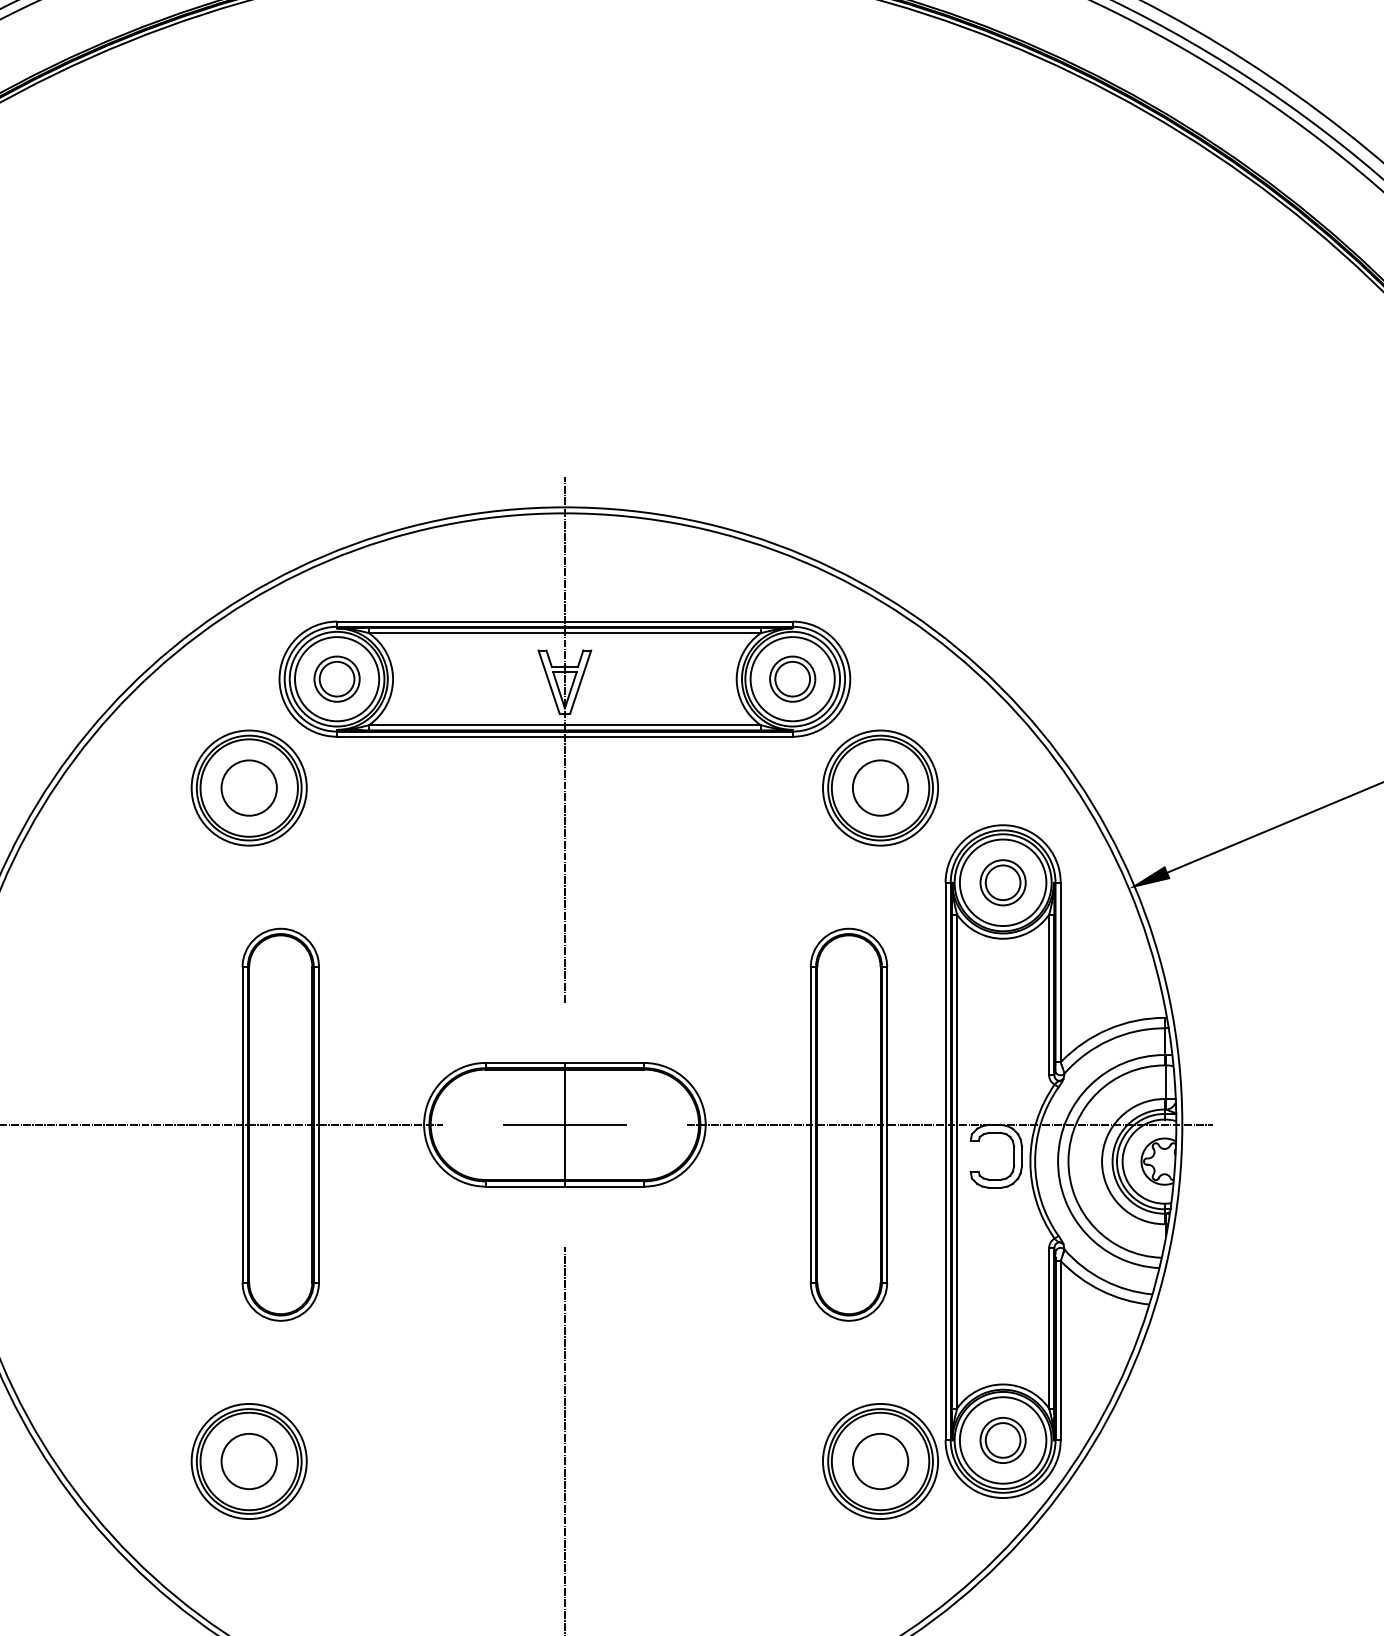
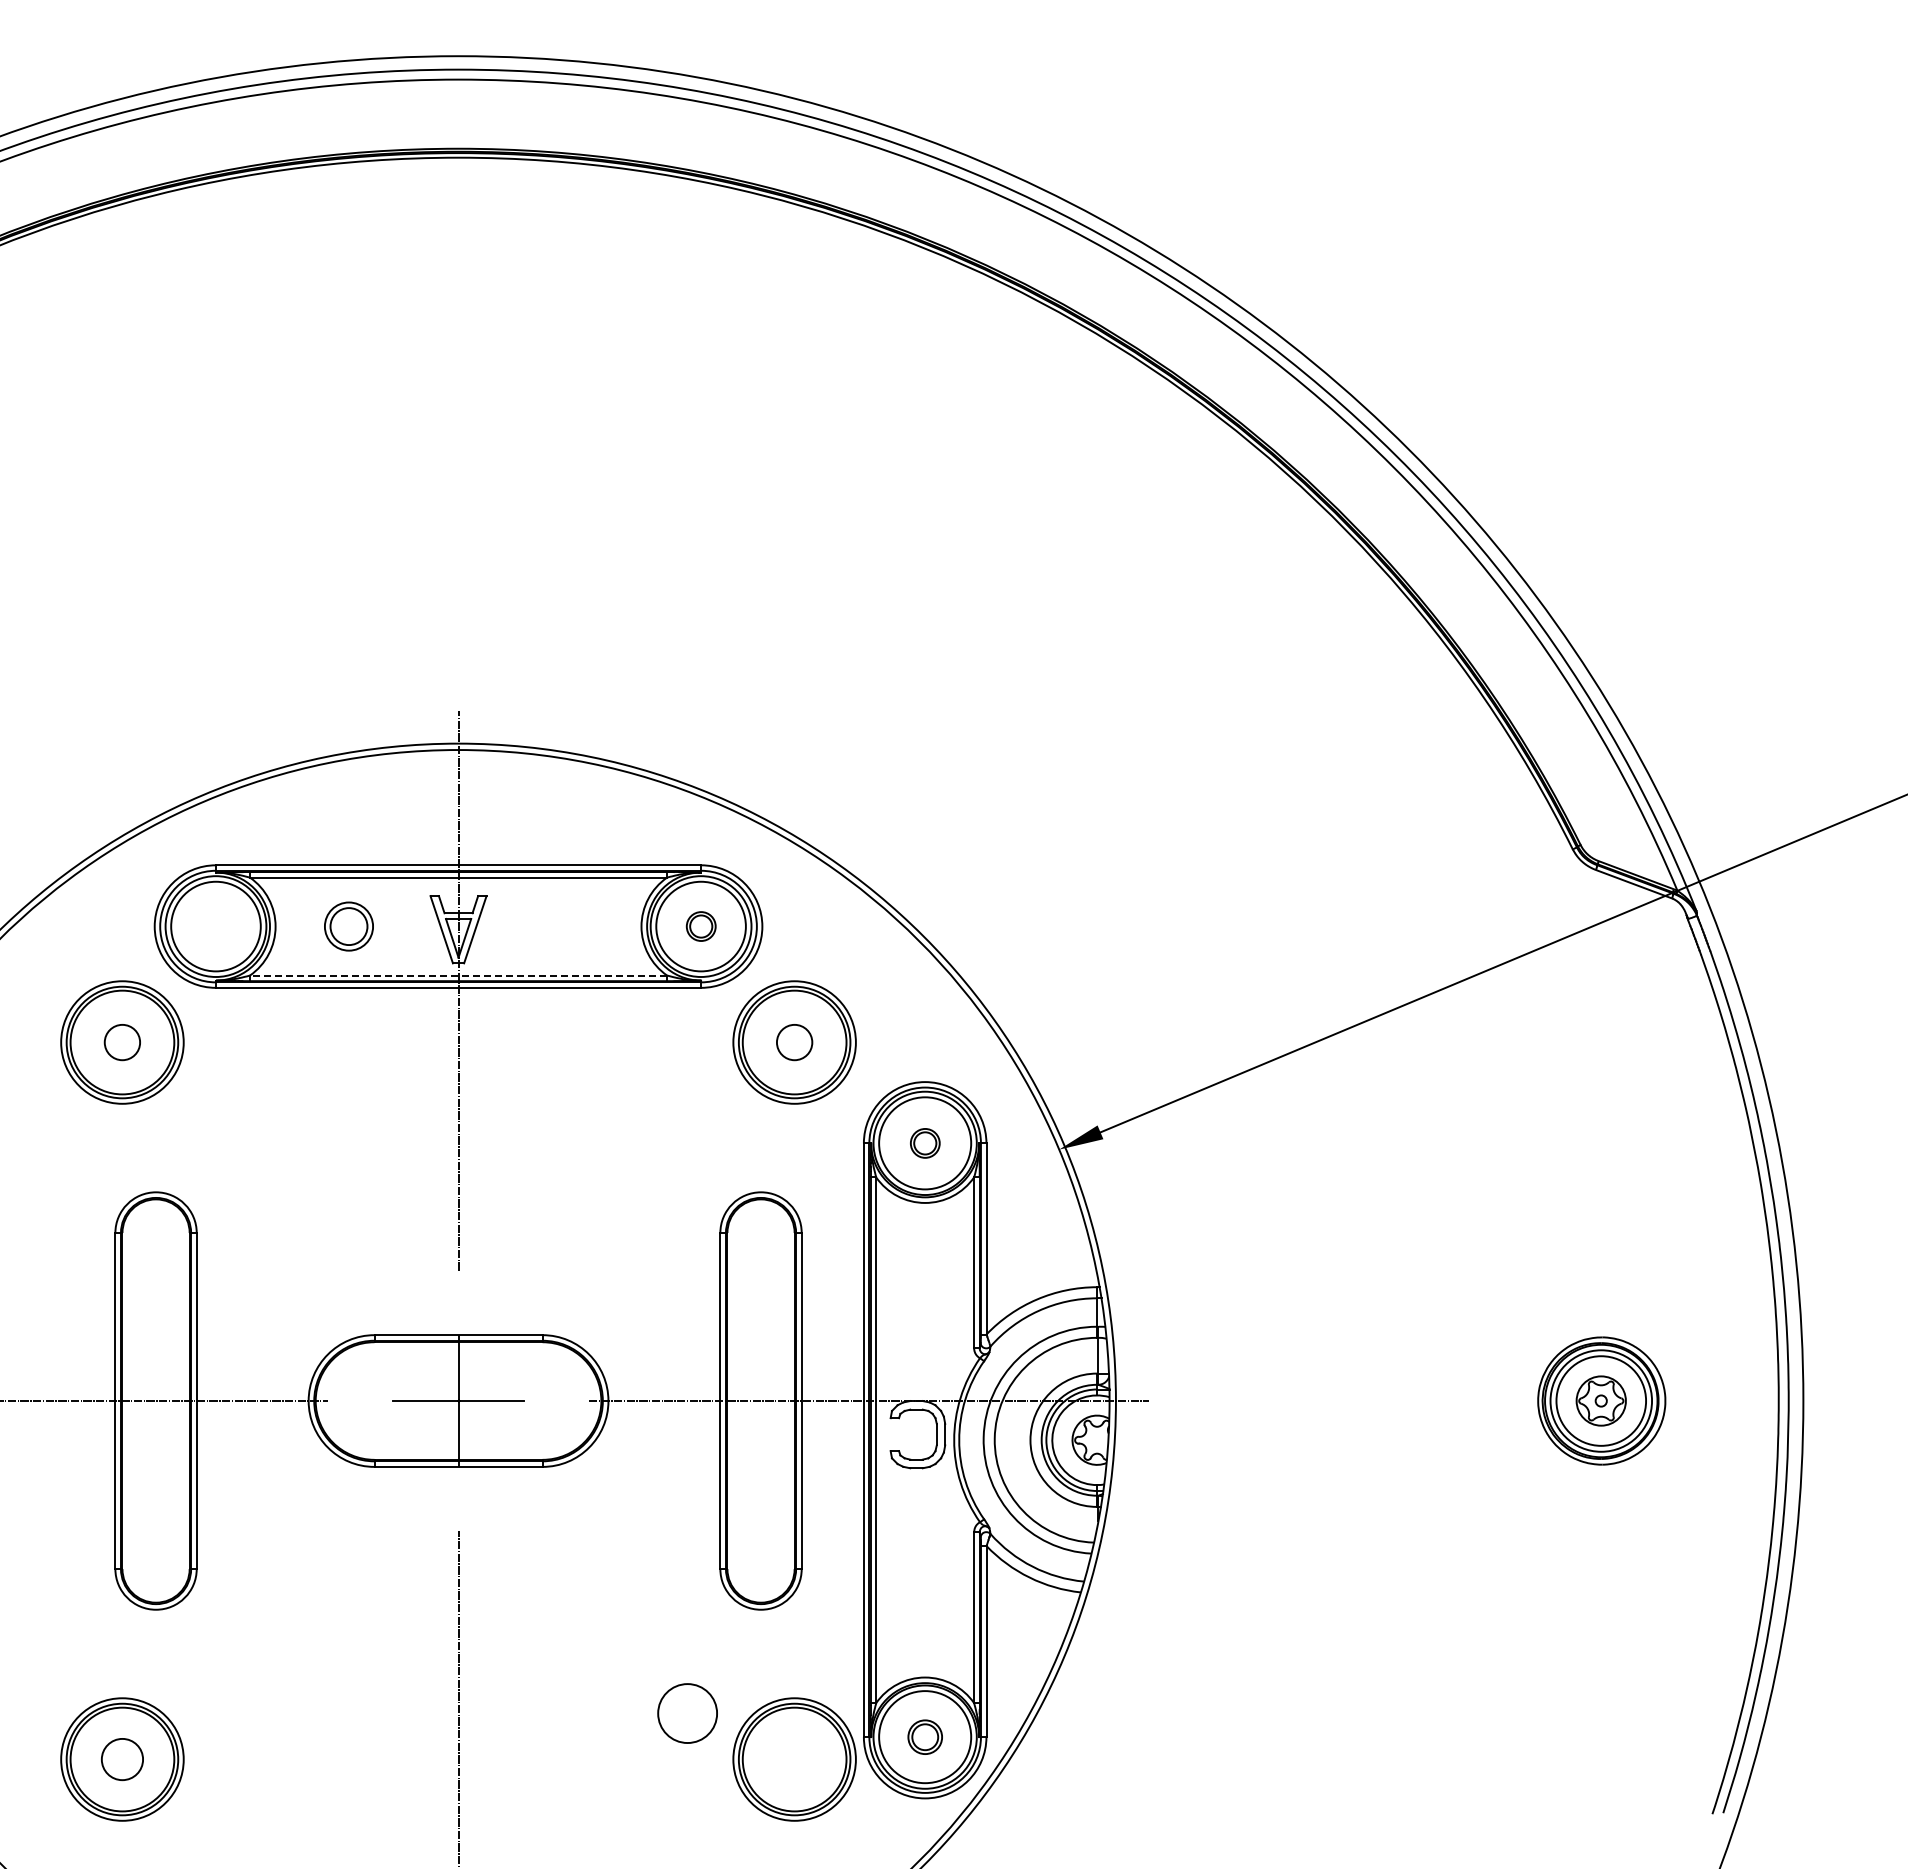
part: (336, 679) -> (348, 926), moved
part: (793, 679) -> (701, 926), size x0.6
line: (564, 725) -> (458, 975), solid -> dashed
circle: (249, 788) -> (122, 1042), size x0.6
circle: (880, 788) -> (794, 1042), size x0.6
part: (1003, 882) -> (925, 1143), size x0.6
part: (1003, 1440) -> (925, 1737), size x0.7
circle: (249, 1461) -> (122, 1759), size x0.7
circle: (880, 1461) -> (687, 1713), moved

